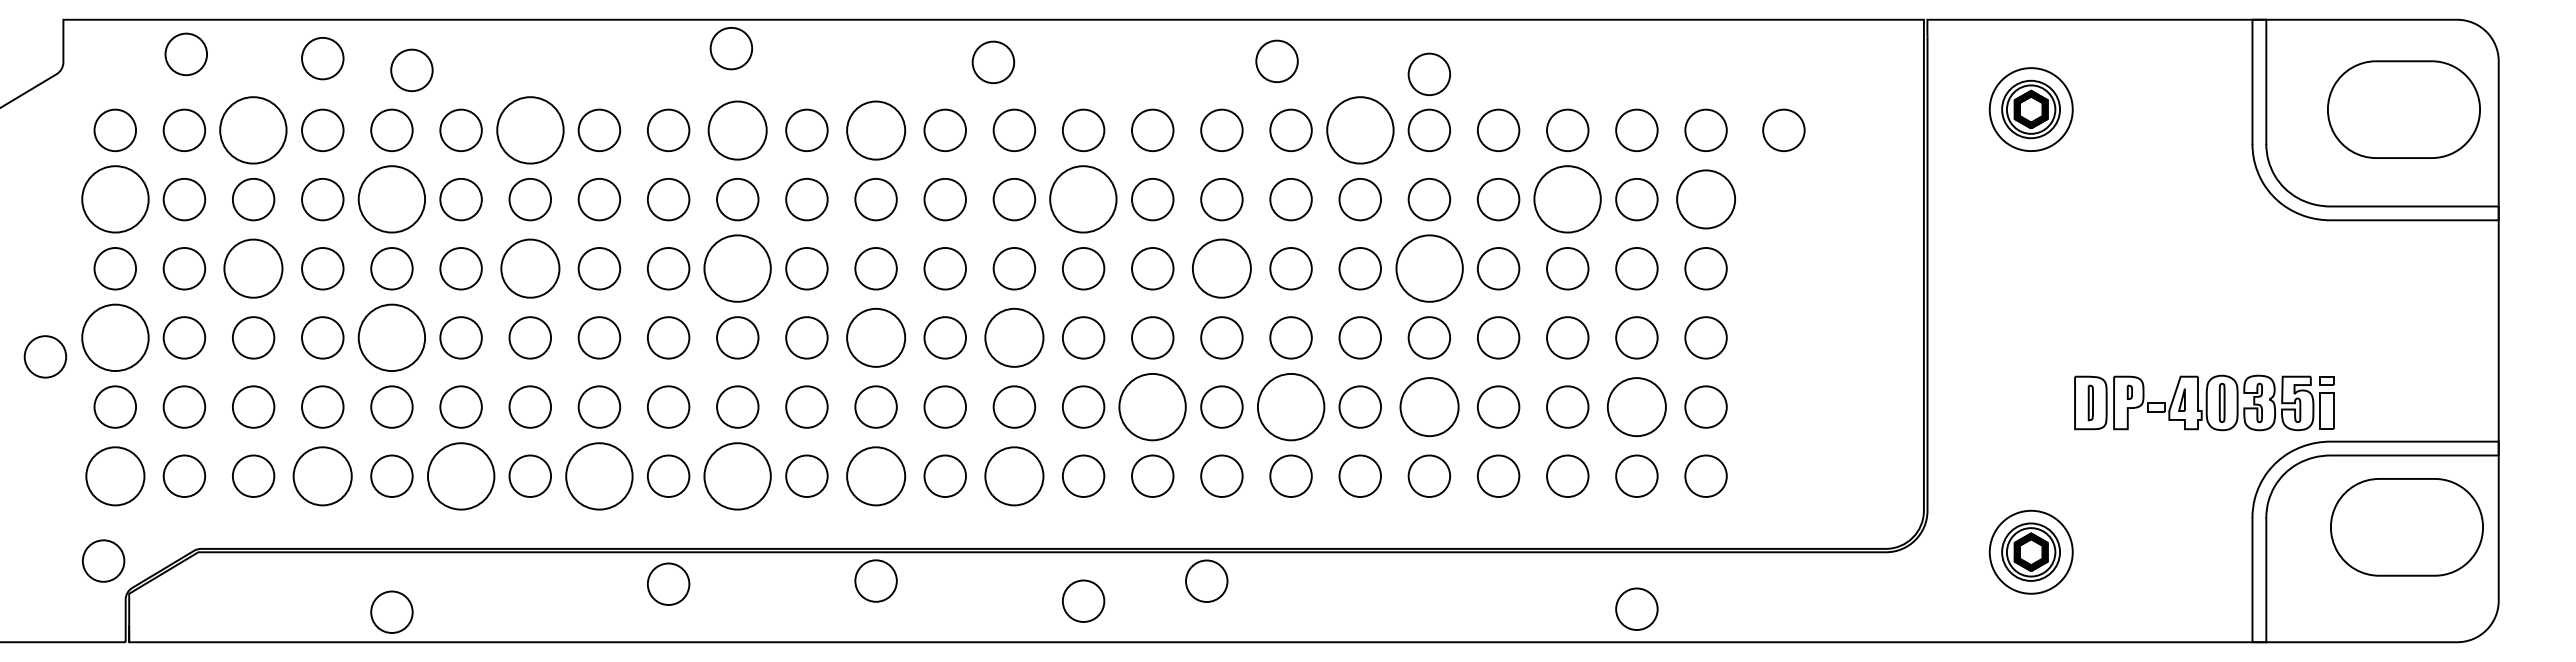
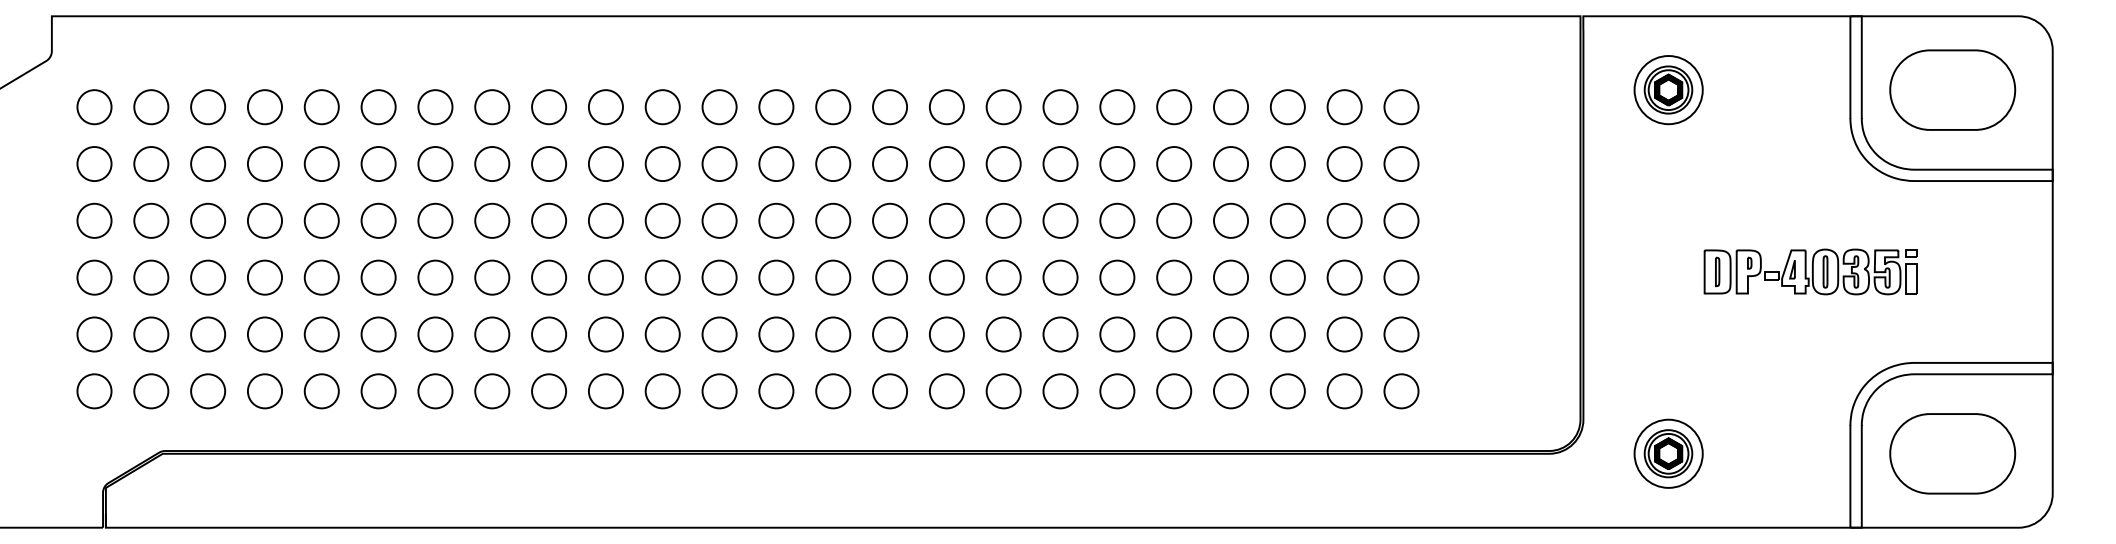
part: (731, 48) -> (600, 39), removed
part: (185, 54) -> (152, 44), removed
part: (322, 58) -> (264, 48), removed
part: (1276, 60) -> (1048, 49), removed
part: (993, 62) -> (816, 51), removed
part: (411, 69) -> (337, 57), removed
part: (1428, 74) -> (1173, 61), removed
part: (2403, 109) -> (1952, 90), moved
part: (737, 129) -> (605, 106), size x0.71
part: (875, 129) -> (719, 106), size x0.71
part: (1783, 129) -> (1465, 106), removed
part: (253, 130) -> (208, 107), size x0.62
part: (529, 130) -> (434, 107), size x0.62
part: (1359, 130) -> (1116, 107), size x0.62
part: (114, 199) -> (93, 163), size x0.62
part: (391, 199) -> (321, 163), size x0.62
part: (1083, 199) -> (889, 163), size x0.62
part: (1567, 199) -> (1287, 163), size x0.62
part: (1705, 199) -> (1401, 163), size x0.71
part: (253, 268) -> (208, 220), size x0.71
part: (529, 268) -> (434, 220), size x0.71
part: (737, 268) -> (605, 220), size x0.62
part: (1221, 268) -> (1003, 220), size x0.71
part: (1428, 268) -> (1173, 220), size x0.62
part: (114, 337) -> (93, 277), size x0.62
part: (391, 337) -> (321, 277), size x0.62
part: (875, 337) -> (719, 277), size x0.71
part: (1014, 337) -> (833, 277), size x0.71
part: (45, 356) -> (37, 292), removed
part: (2204, 402) -> (1810, 271), moved
part: (1152, 406) -> (946, 334), size x0.62
part: (1290, 406) -> (1060, 334), size x0.62
part: (1428, 406) -> (1173, 334), size x0.71
part: (1636, 406) -> (1344, 334), size x0.71
part: (114, 475) -> (93, 390), size x0.71
part: (322, 475) -> (264, 390), size x0.71
part: (460, 475) -> (378, 390), size x0.62
part: (599, 475) -> (492, 390), size x0.62
part: (737, 475) -> (605, 390), size x0.62
part: (875, 475) -> (719, 390), size x0.71
part: (1014, 475) -> (833, 390), size x0.71
part: (2406, 527) -> (1952, 453), moved
part: (103, 560) -> (84, 460), removed
part: (875, 580) -> (719, 476), removed
part: (1206, 580) -> (991, 476), removed
part: (668, 583) -> (549, 479), removed
part: (1083, 600) -> (889, 493), removed
part: (1636, 608) -> (1344, 499), removed
part: (391, 611) -> (321, 502), removed

